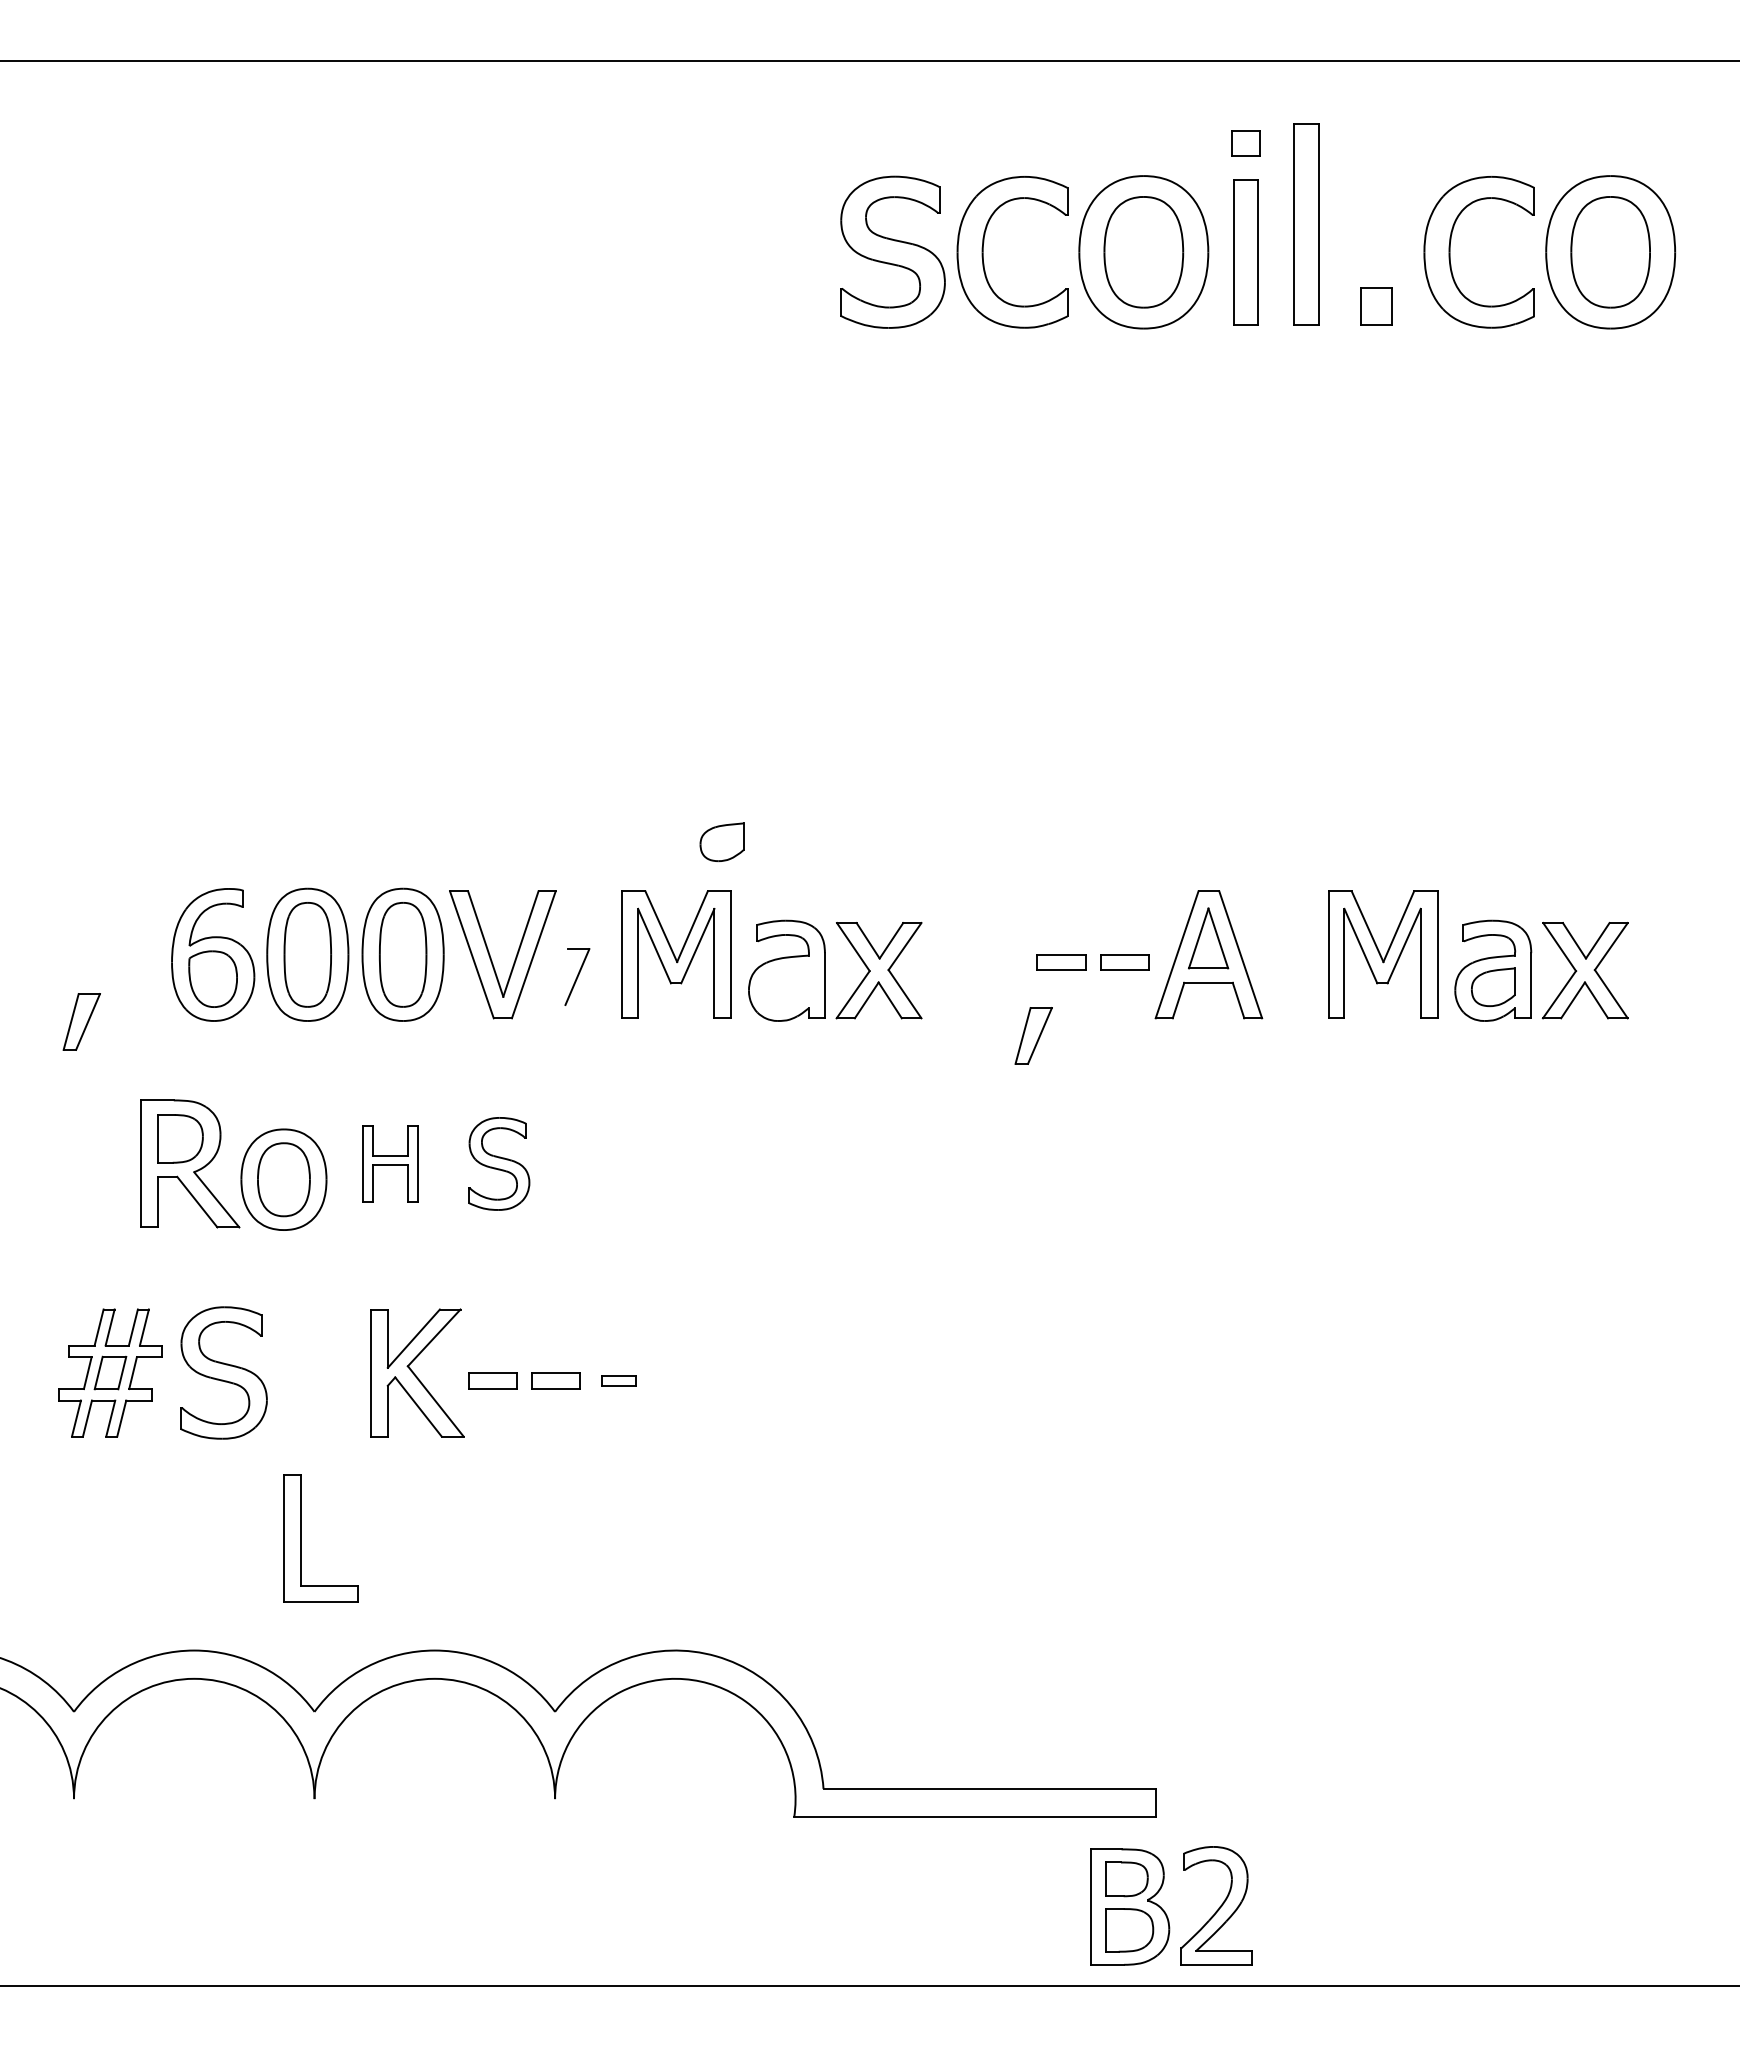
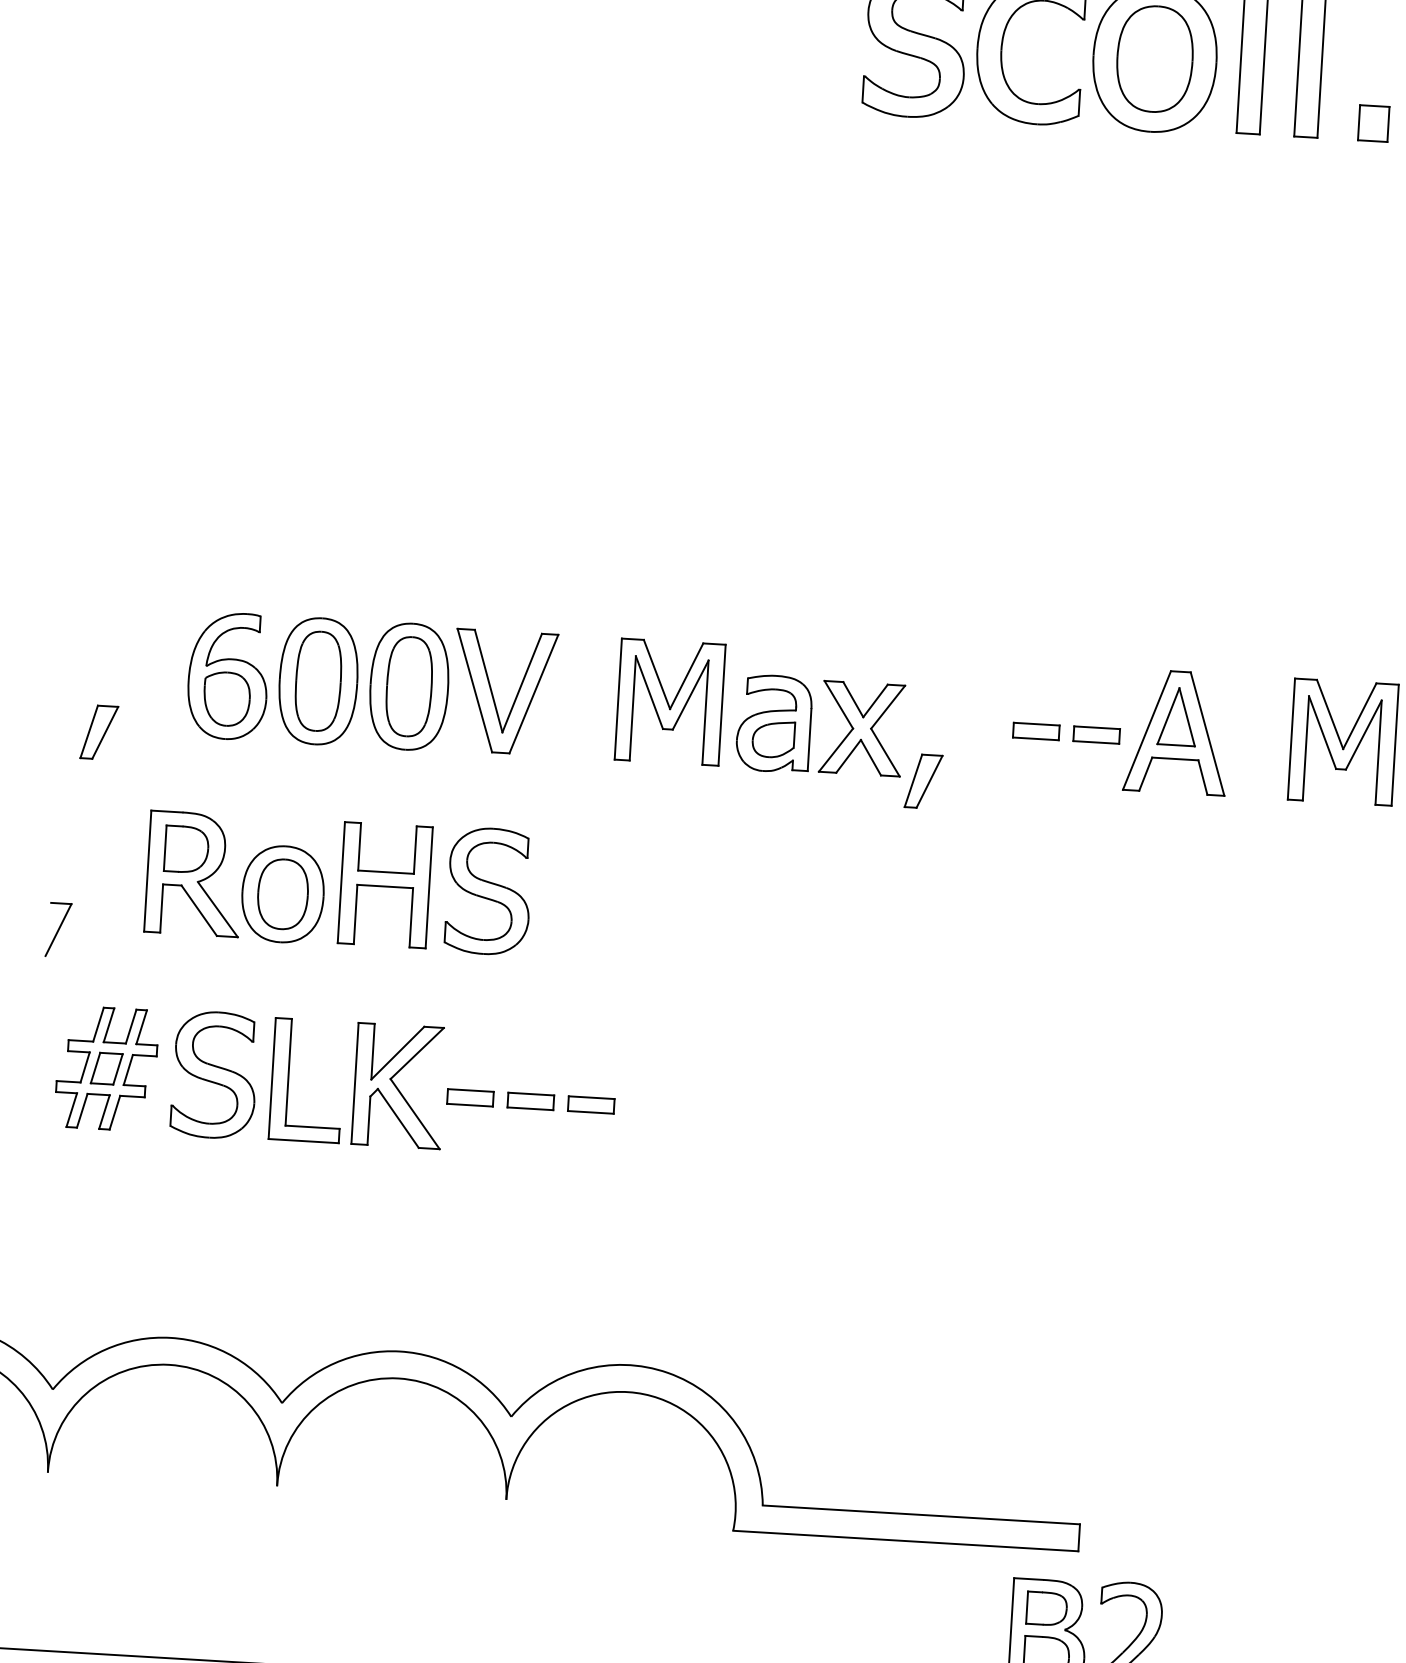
part: (721, 842) -> (772, 739), moved
part: (577, 976) -> (58, 929), moved
part: (1033, 1035) -> (923, 781), moved
part: (389, 1163) -> (384, 884), size x1.67
part: (499, 1163) -> (489, 891), size x1.43
part: (618, 1380) -> (590, 1104), size x1.43
part: (301, 1538) -> (288, 1079), moved

